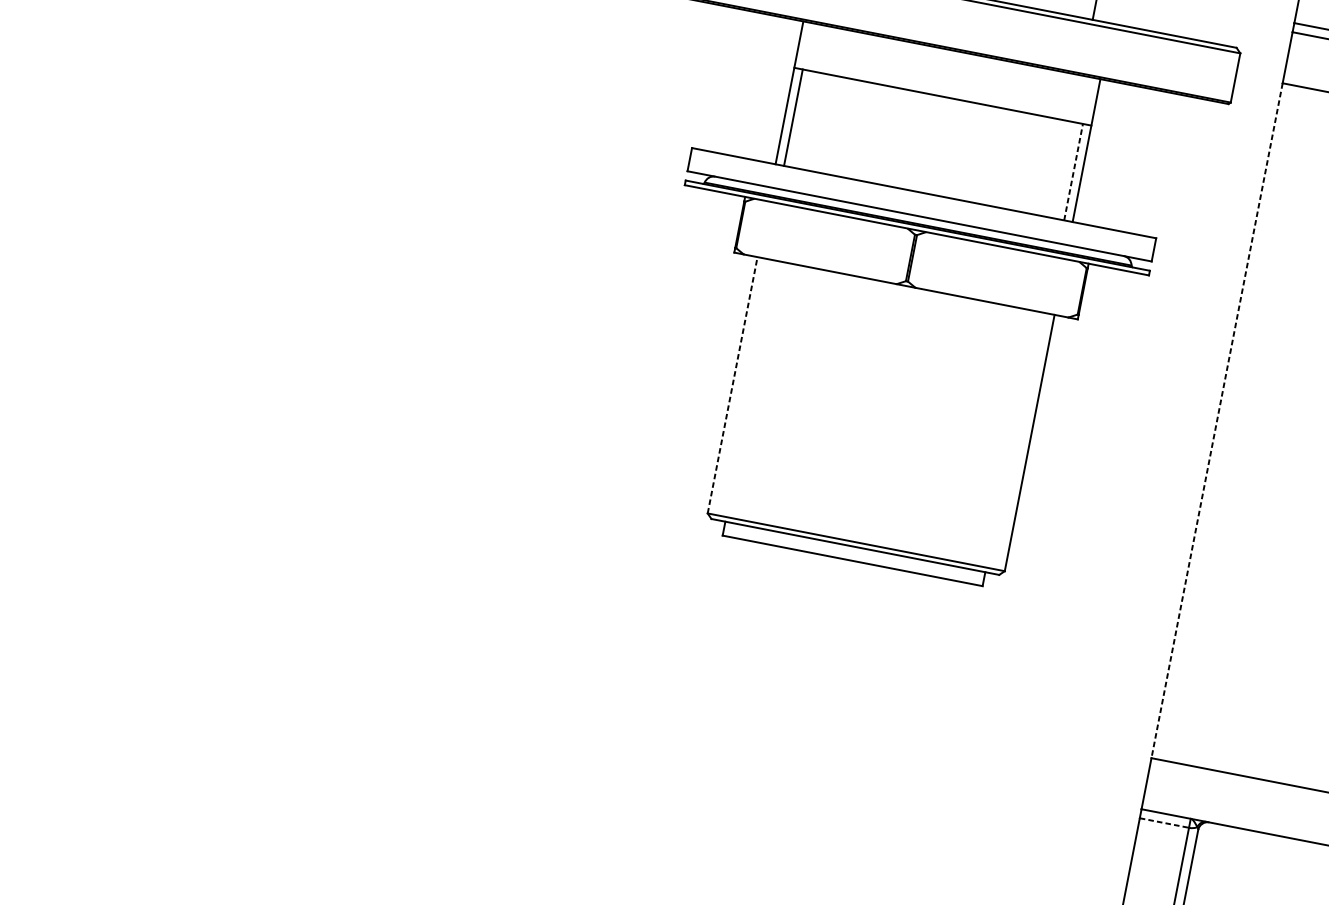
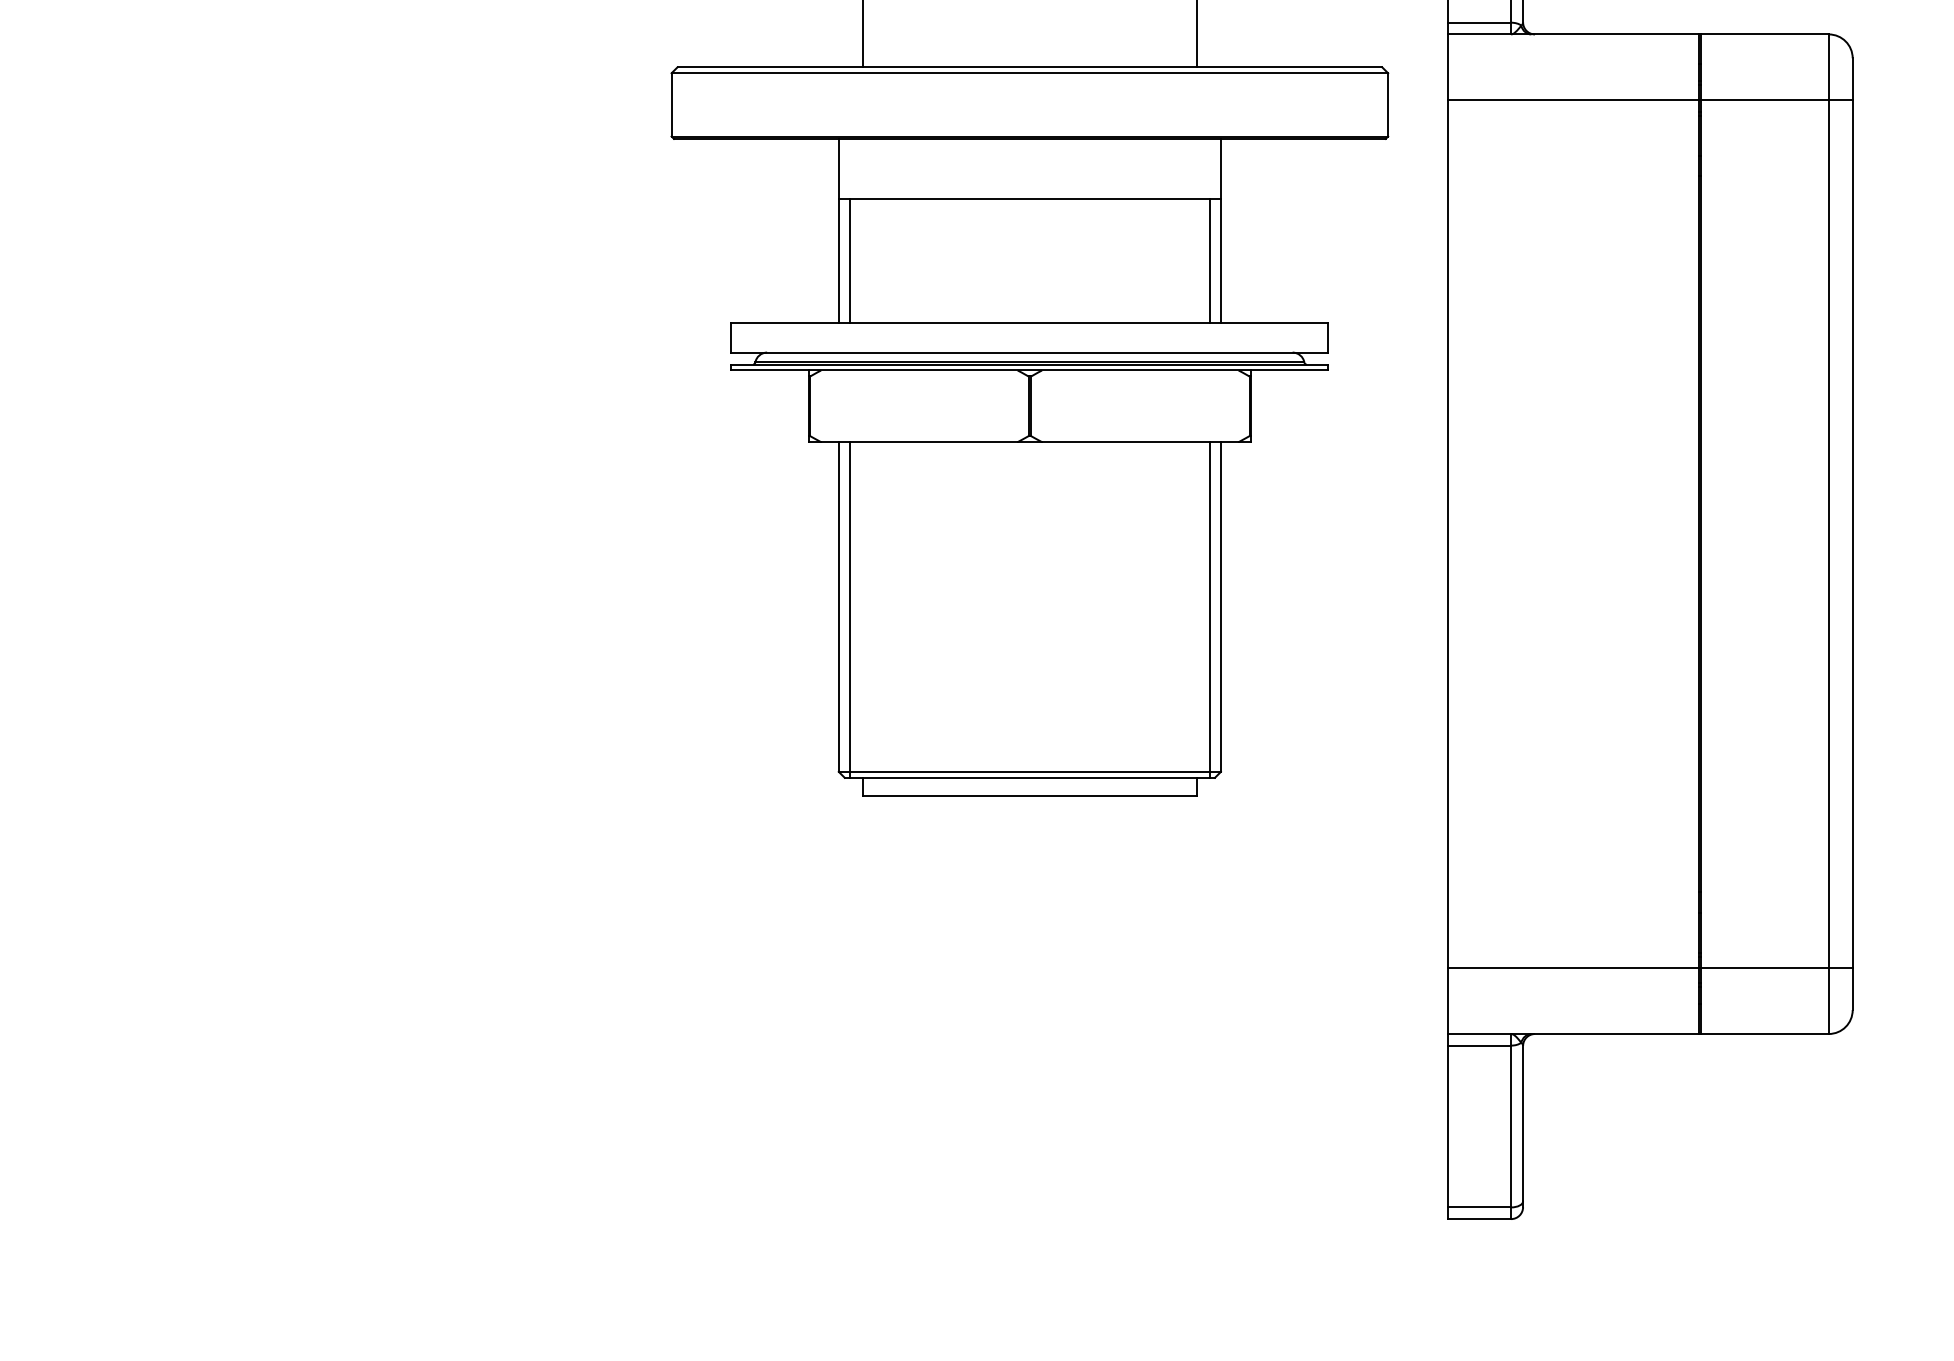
line: (1073, 172) -> (1210, 260), dashed -> solid
line: (732, 385) -> (838, 607), dashed -> solid
line: (740, 388) -> (849, 609), added
line: (1216, 420) -> (1447, 534), dashed -> solid
line: (1021, 443) -> (1210, 609), added
line: (1164, 822) -> (1479, 1045), dashed -> solid

